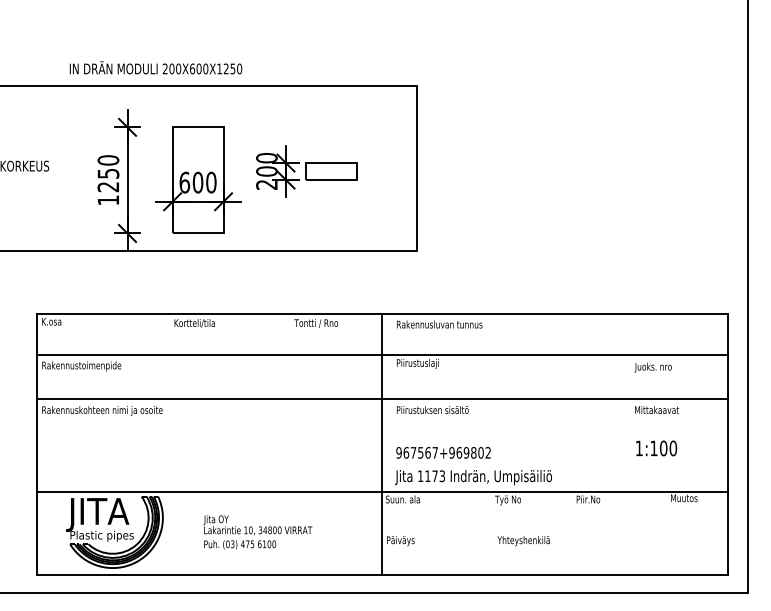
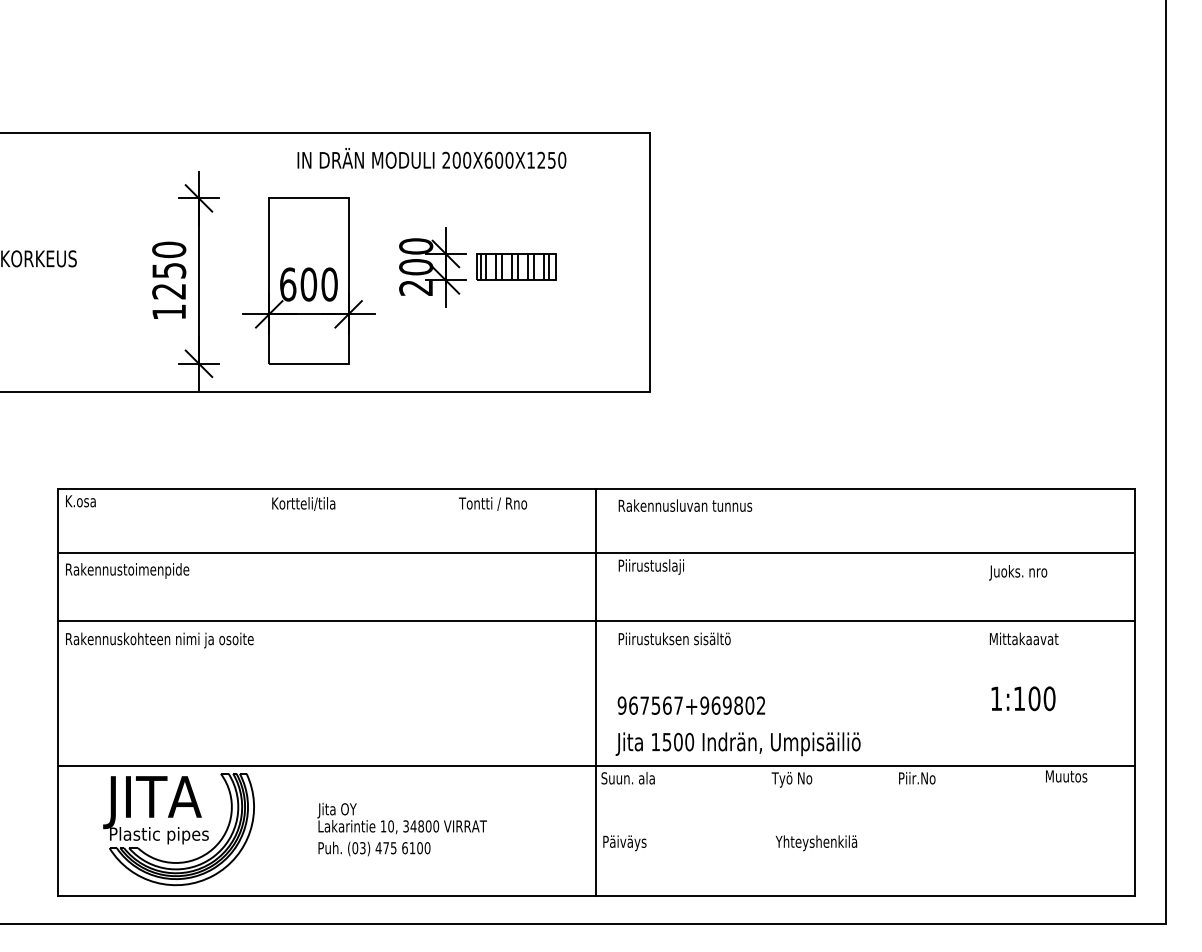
text: (155, 67) -> (431, 158), moved
hatch: (330, 171) -> (515, 267), added
text: (435, 476) -> (678, 742), 1173 -> 1500

